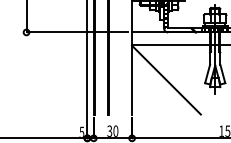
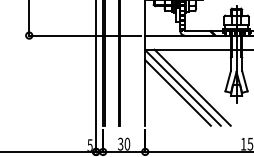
line: (174, 79) -> (191, 87), added
line: (161, 84) -> (177, 92), added

